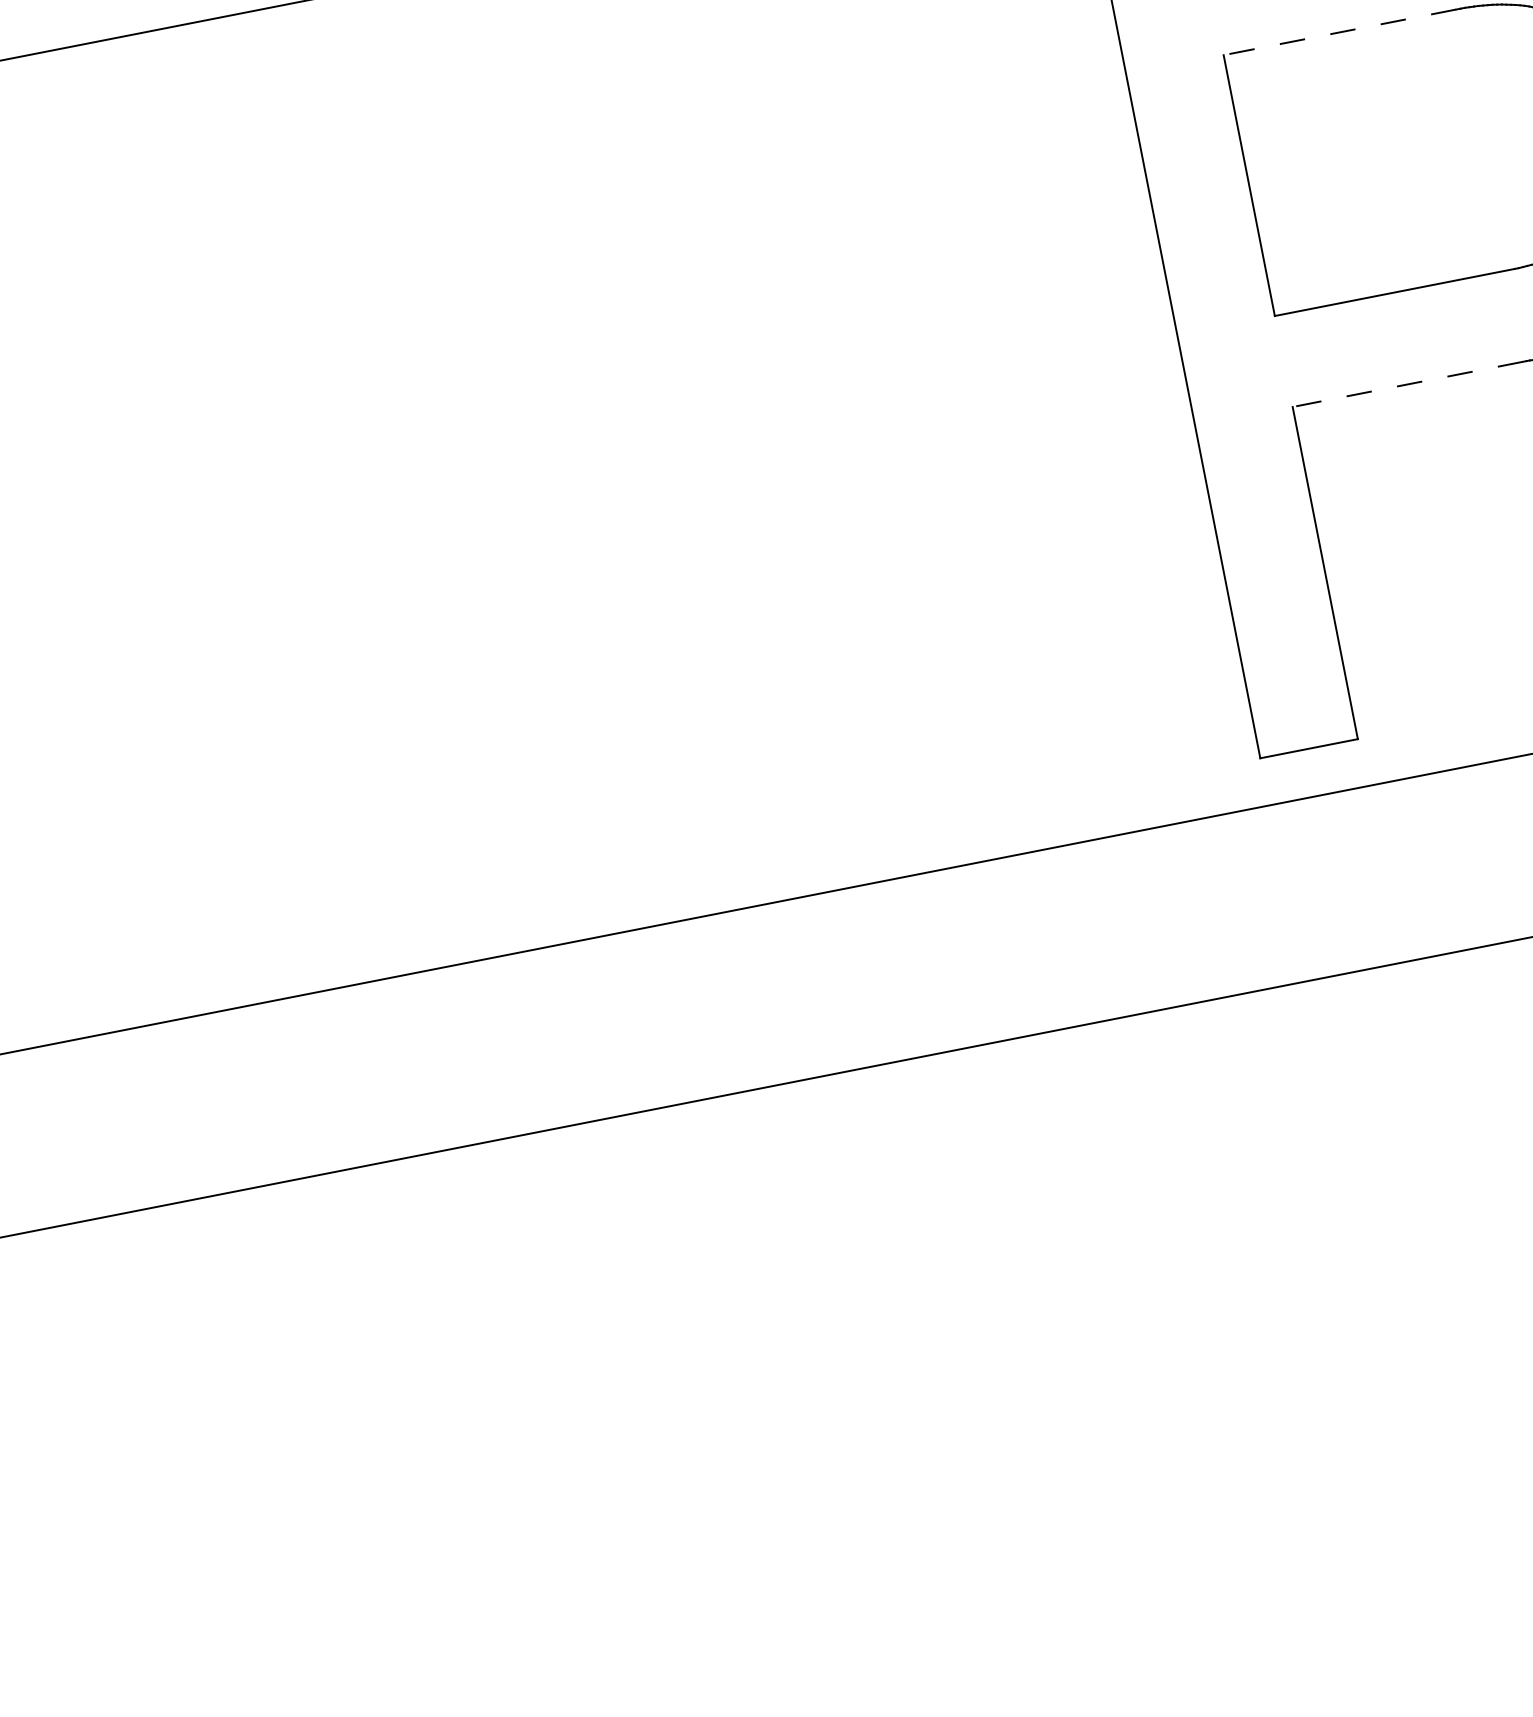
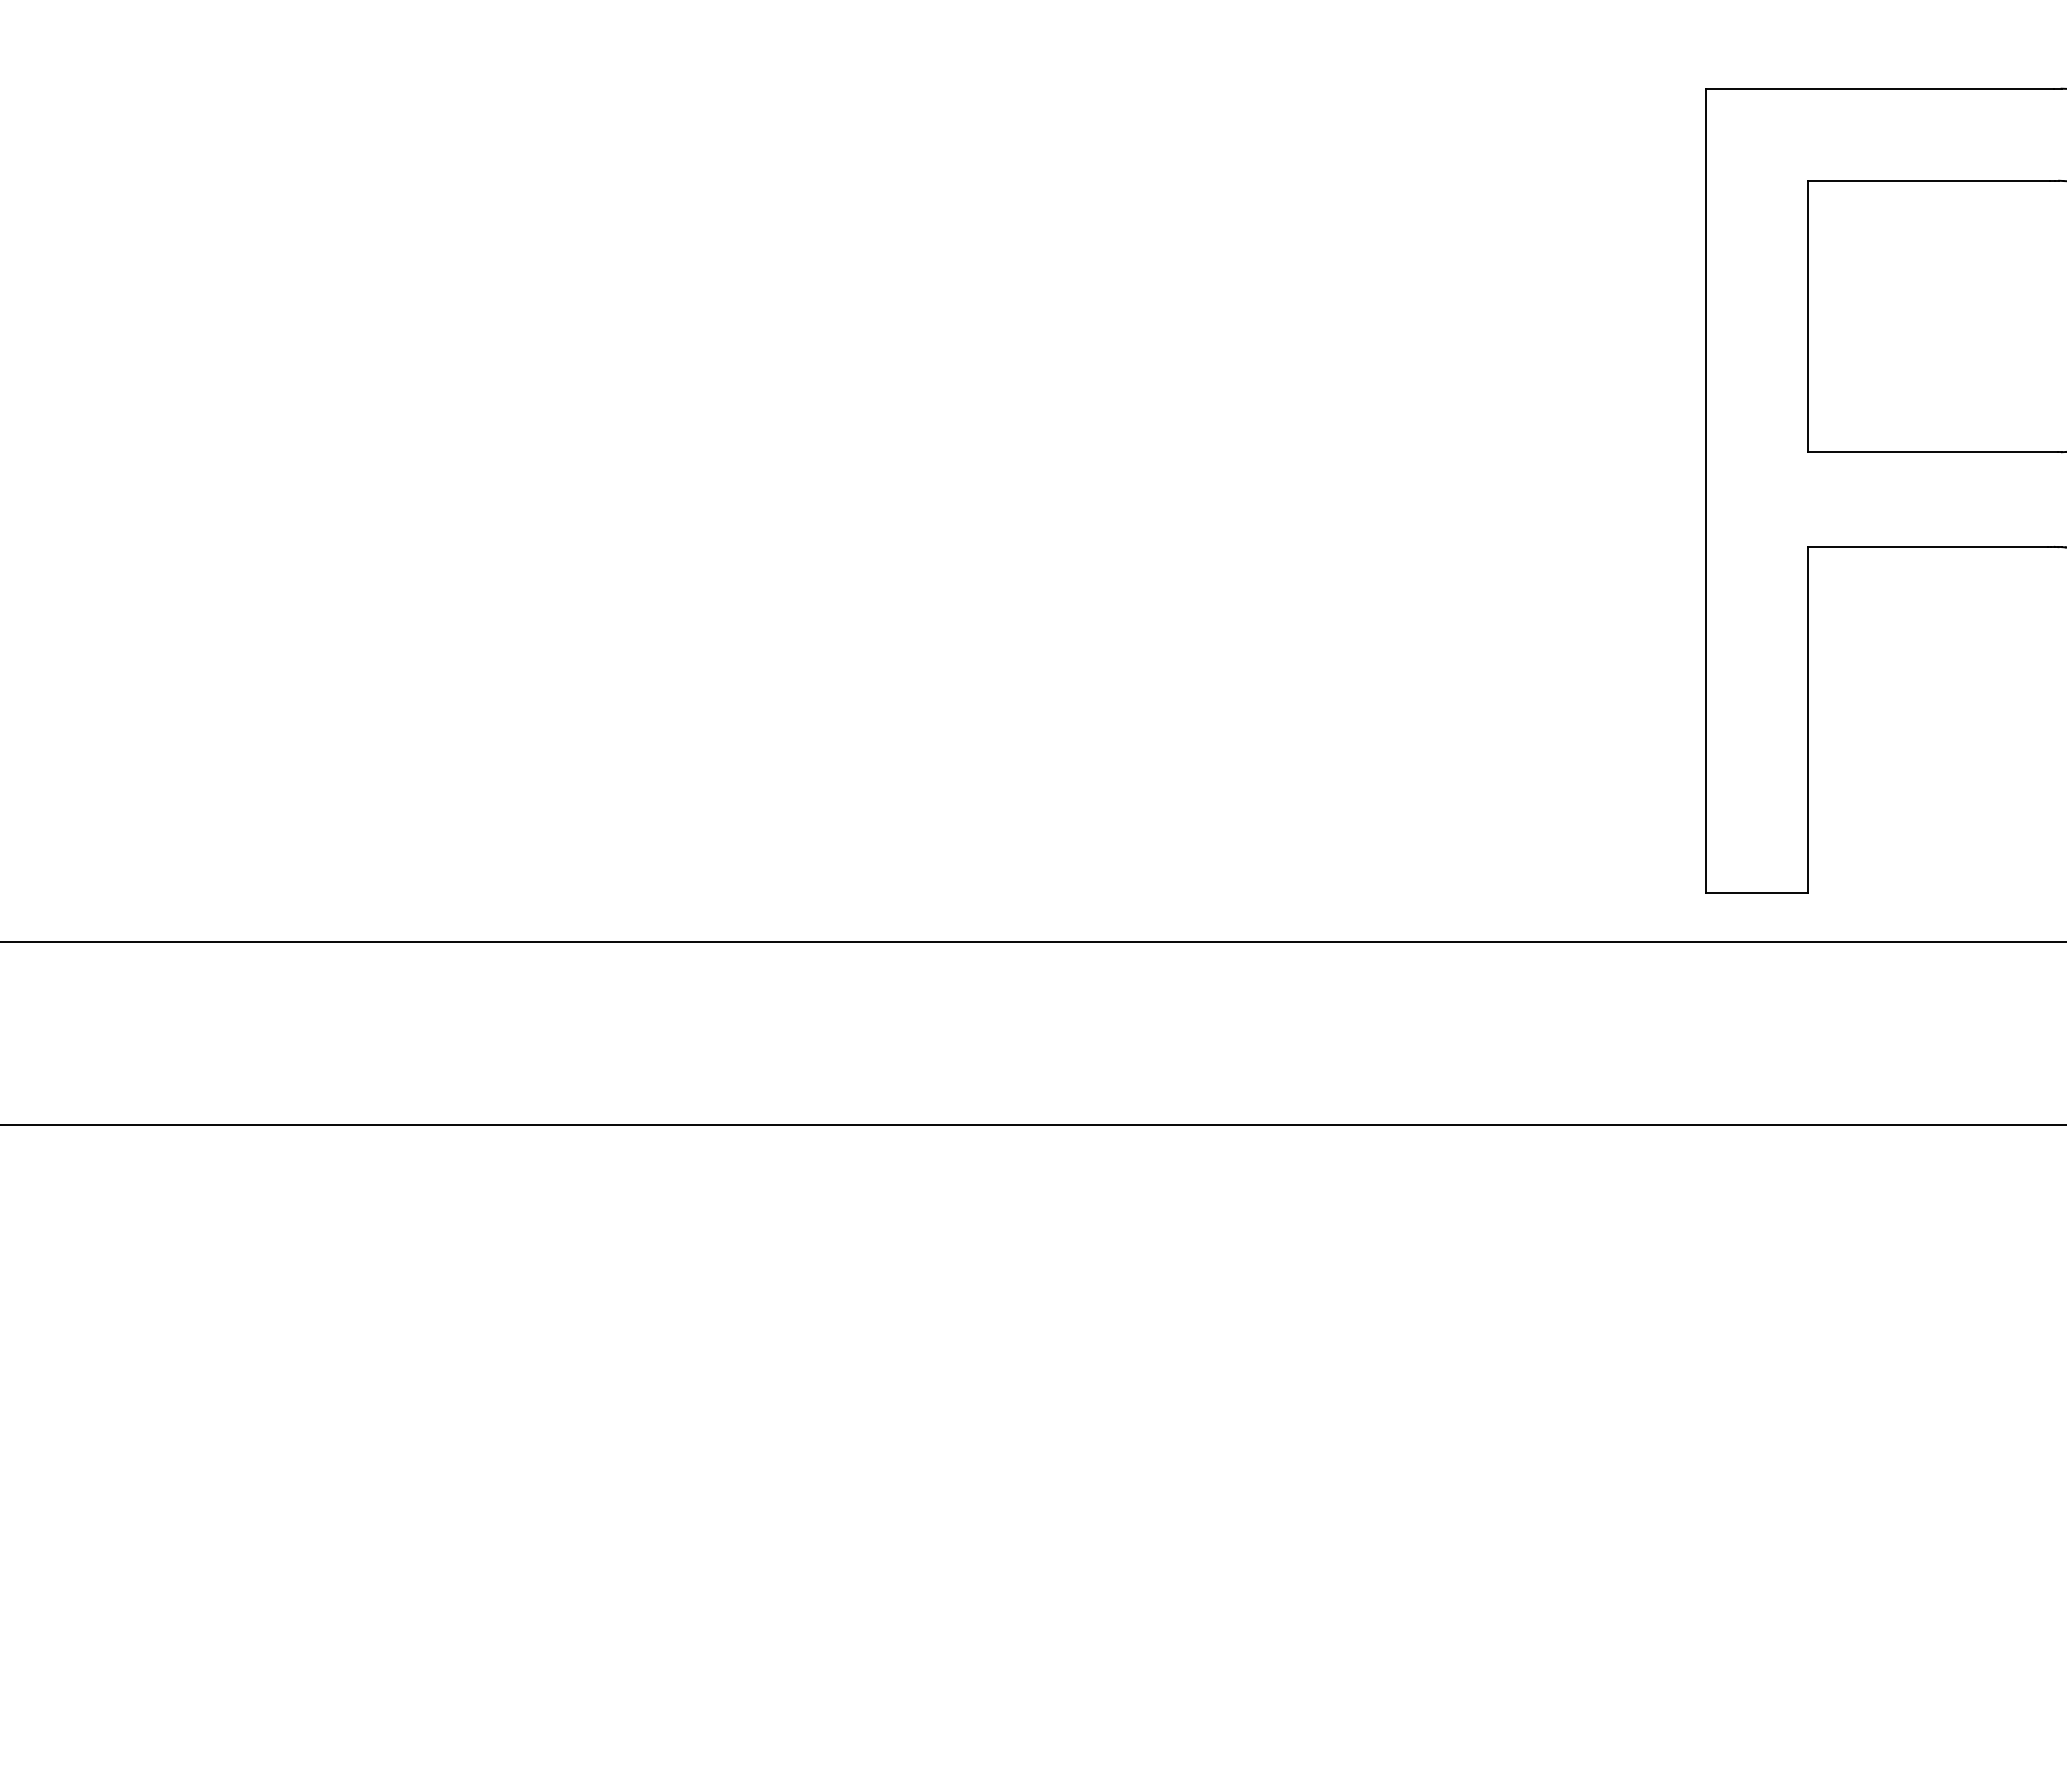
line: (1339, 32) -> (1928, 180), dashed -> solid
line: (1407, 384) -> (1927, 546), dashed -> solid

